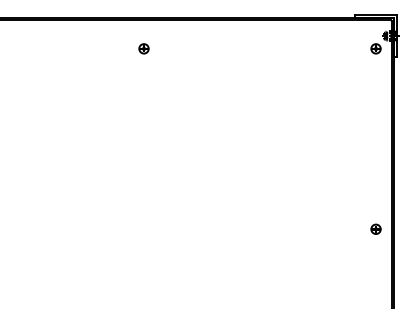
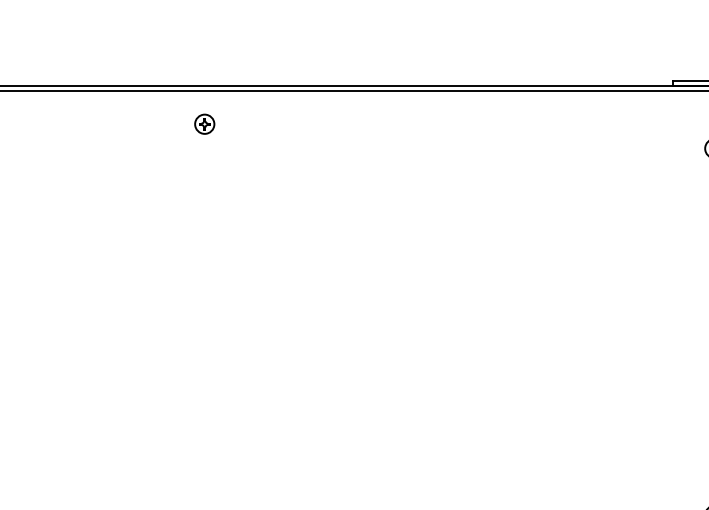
part: (143, 48) -> (203, 123), moved

